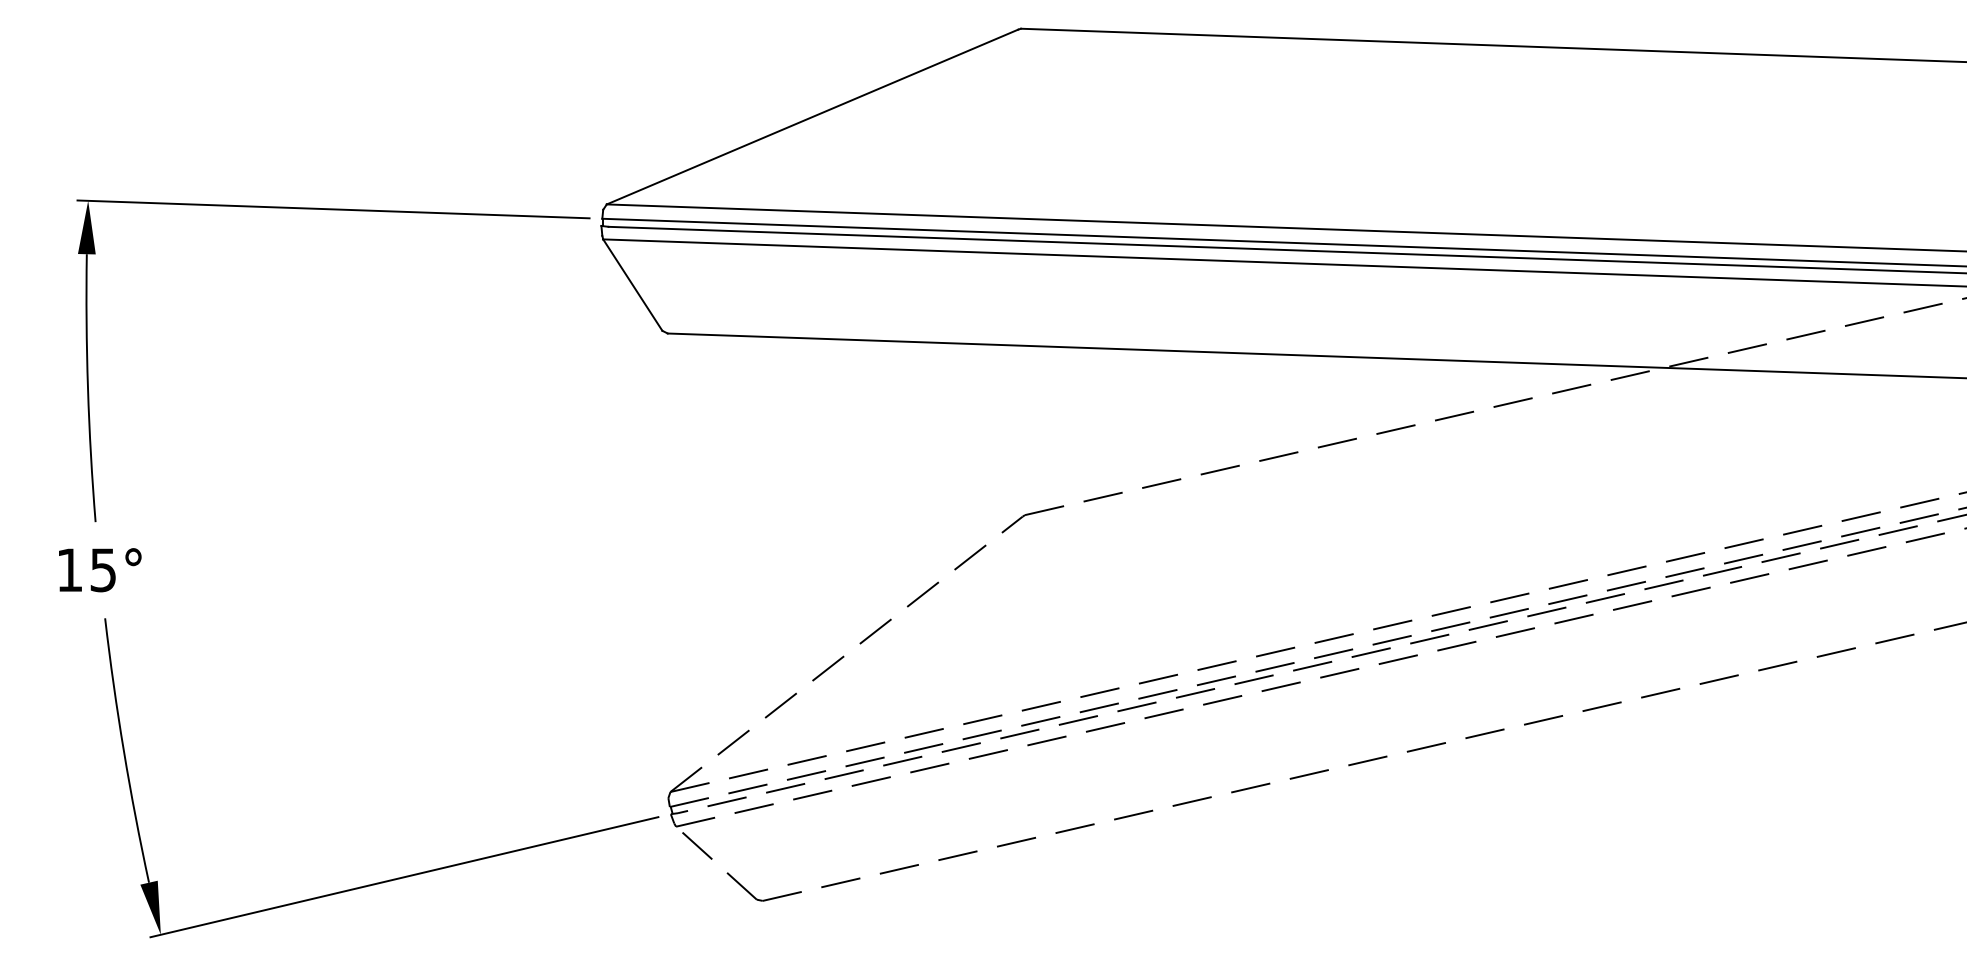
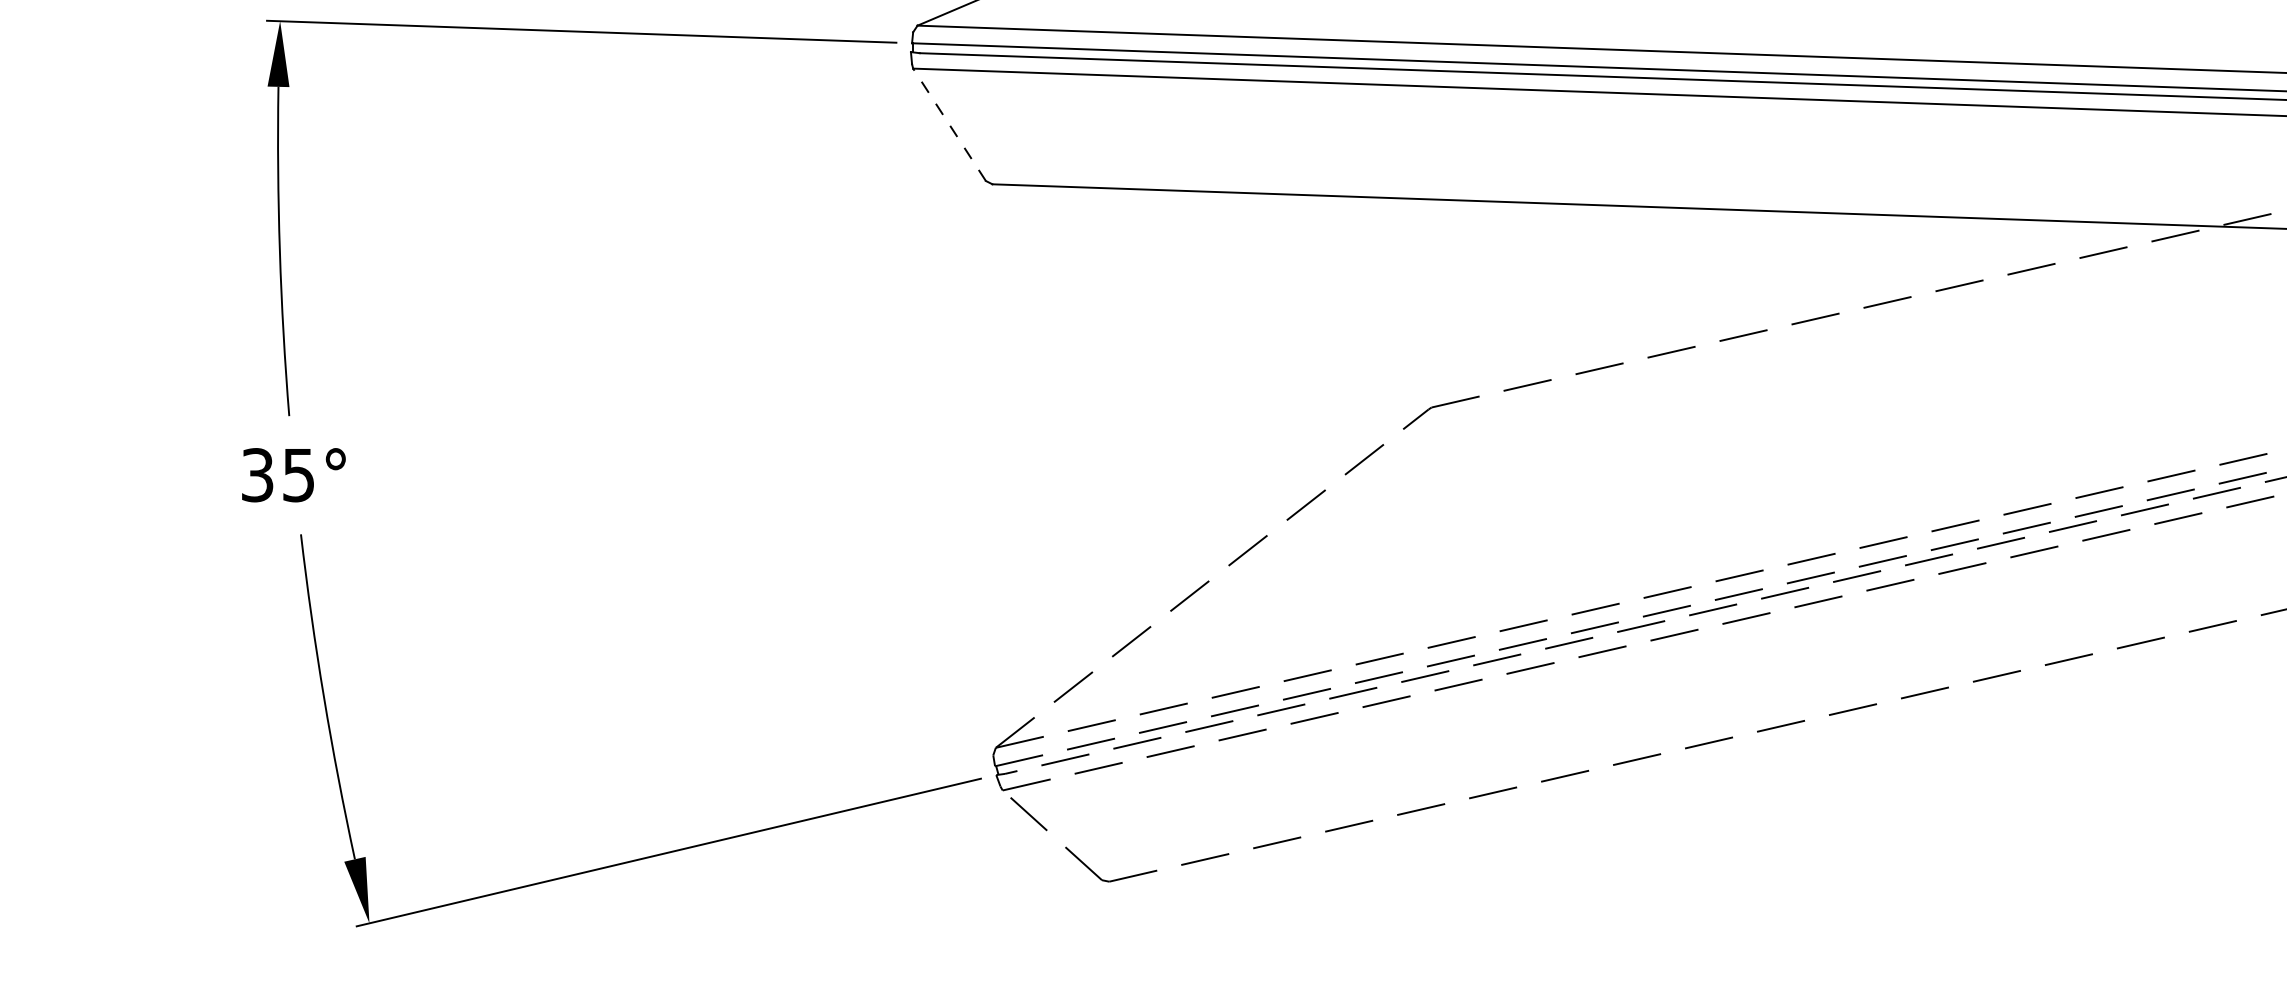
line: (632, 284) -> (949, 124), solid -> dashed
text: (69, 570) -> (257, 475), 15° -> 35°

